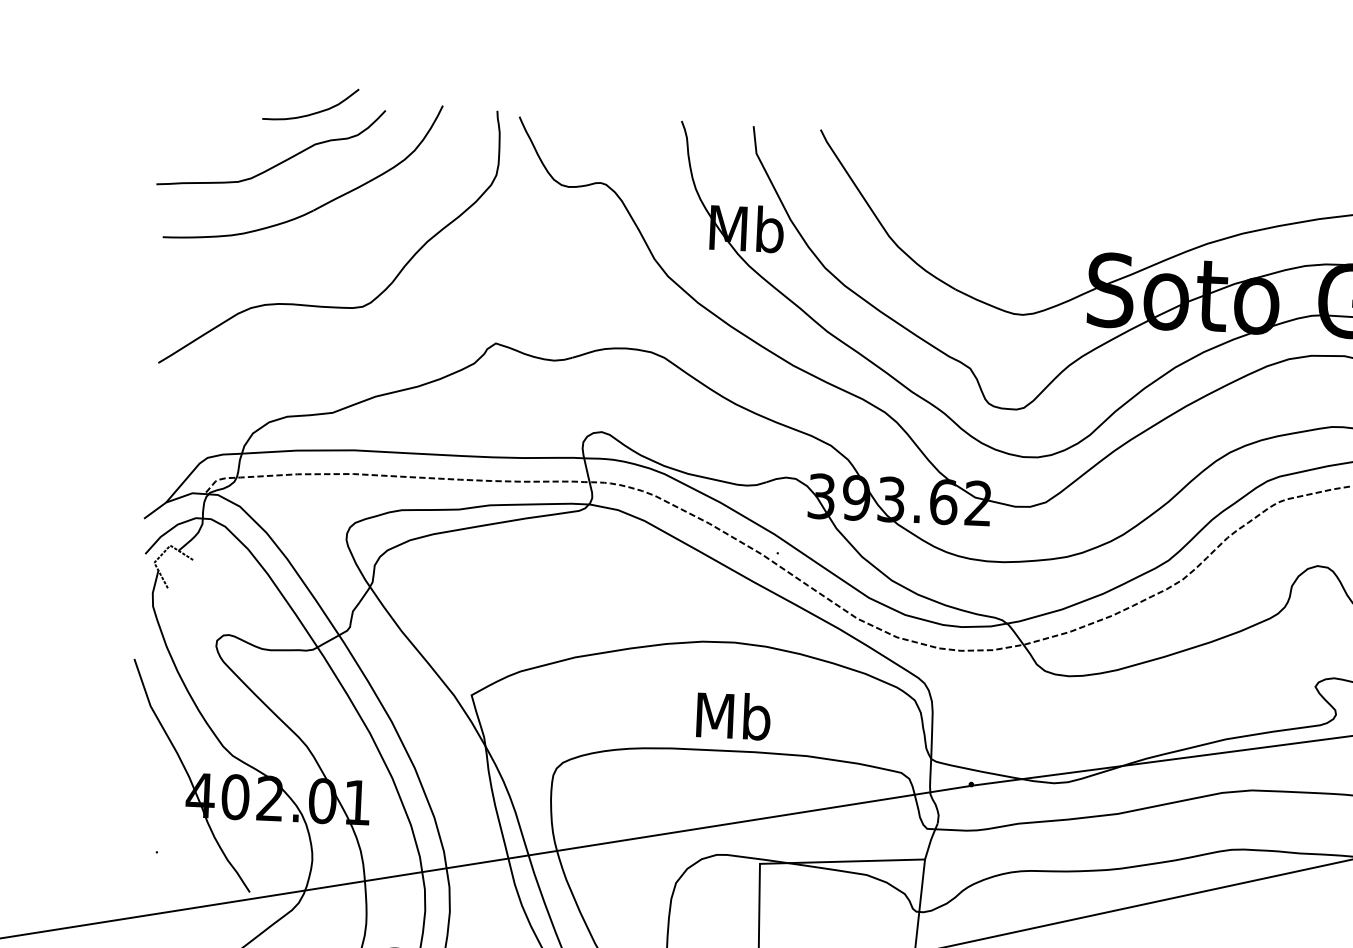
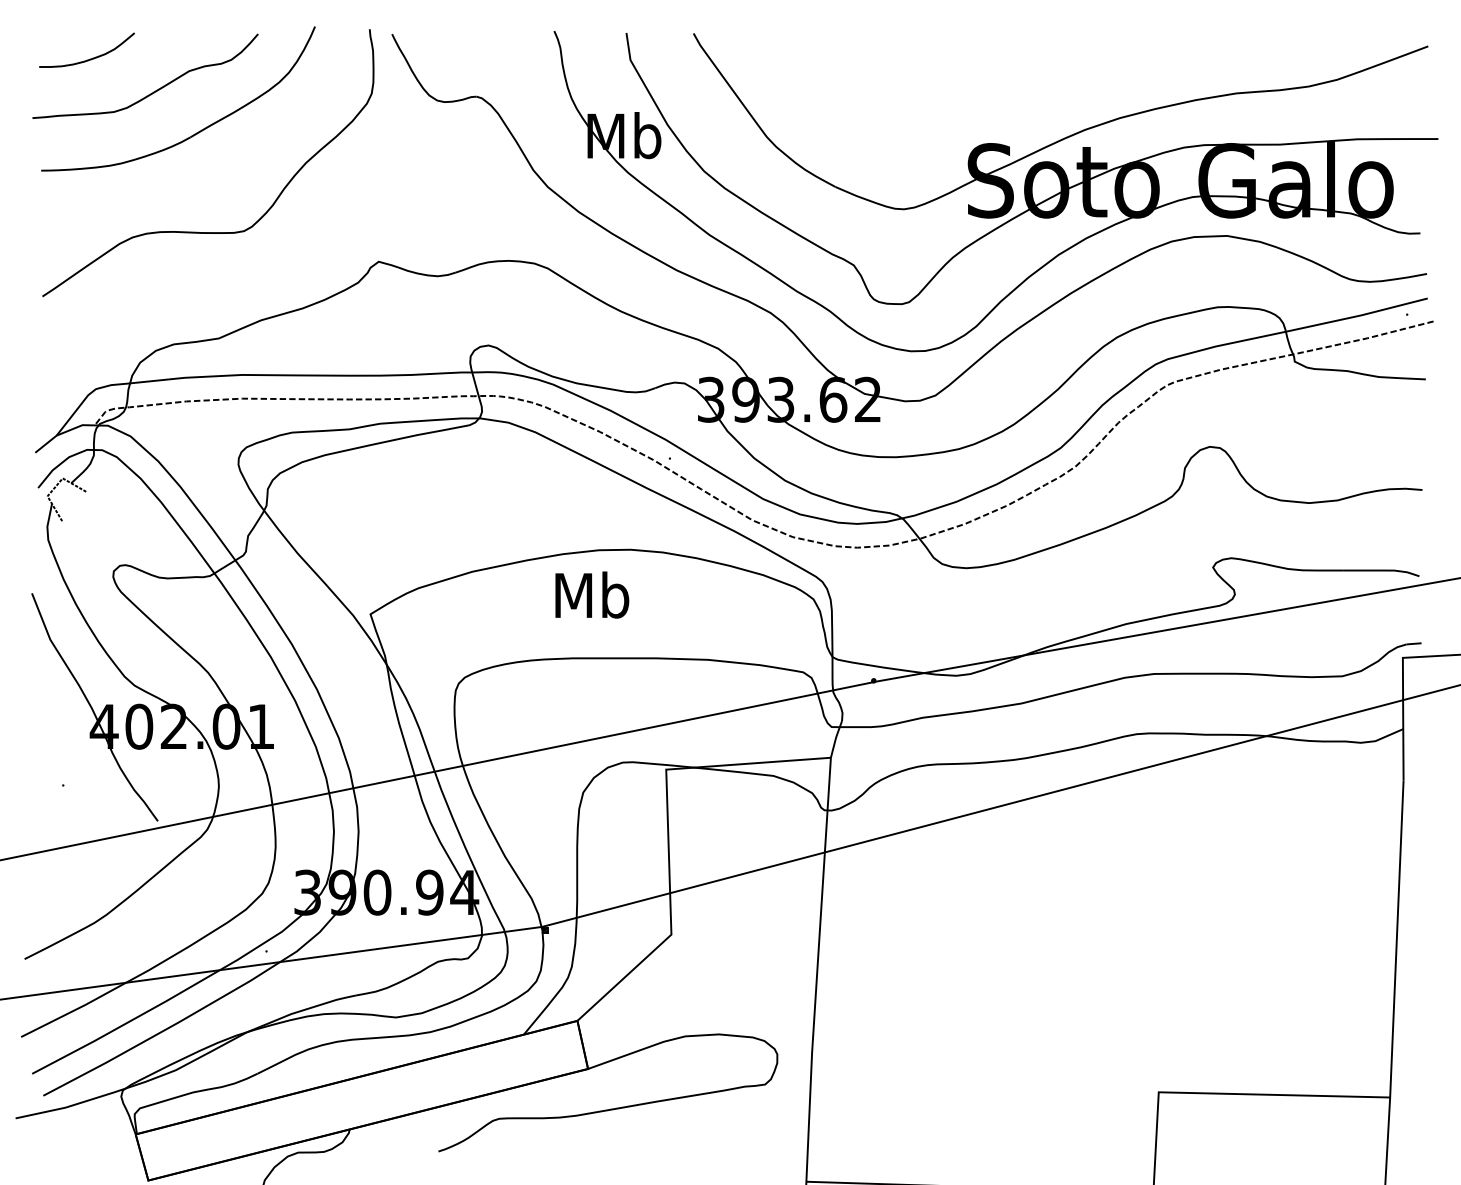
curve: (313, 112) -> (90, 58), moved
text: (733, 715) -> (592, 594), moved

